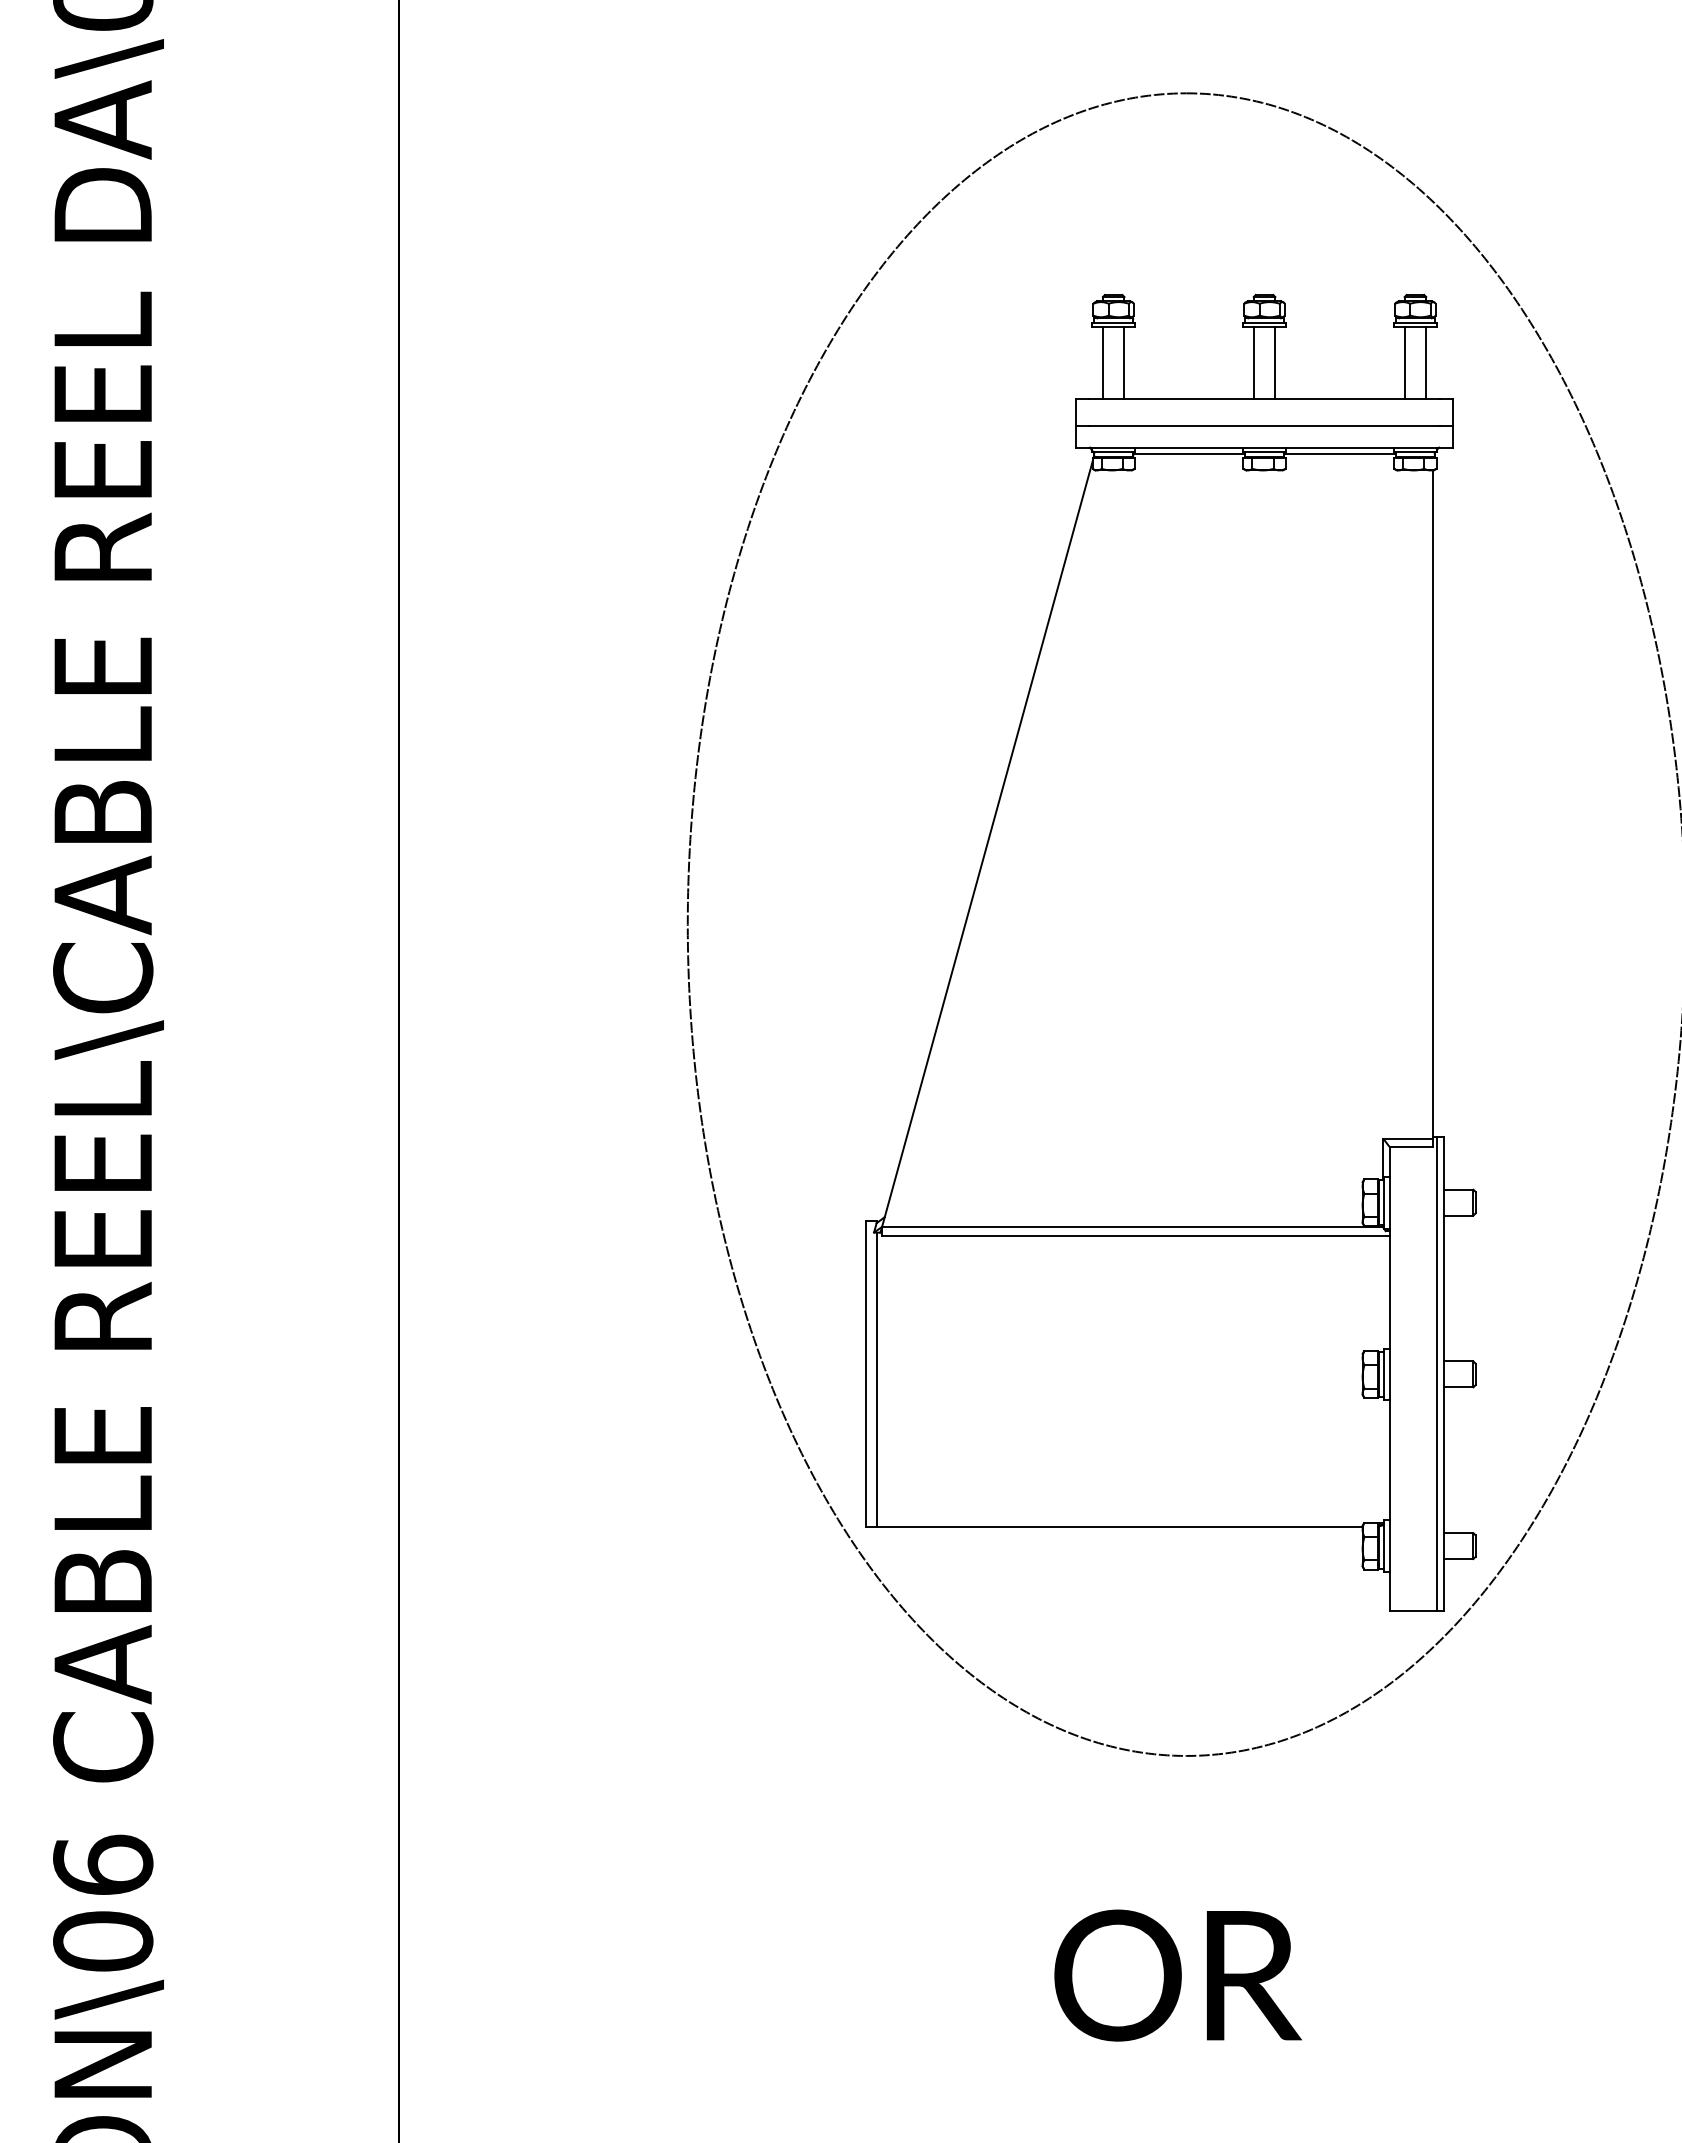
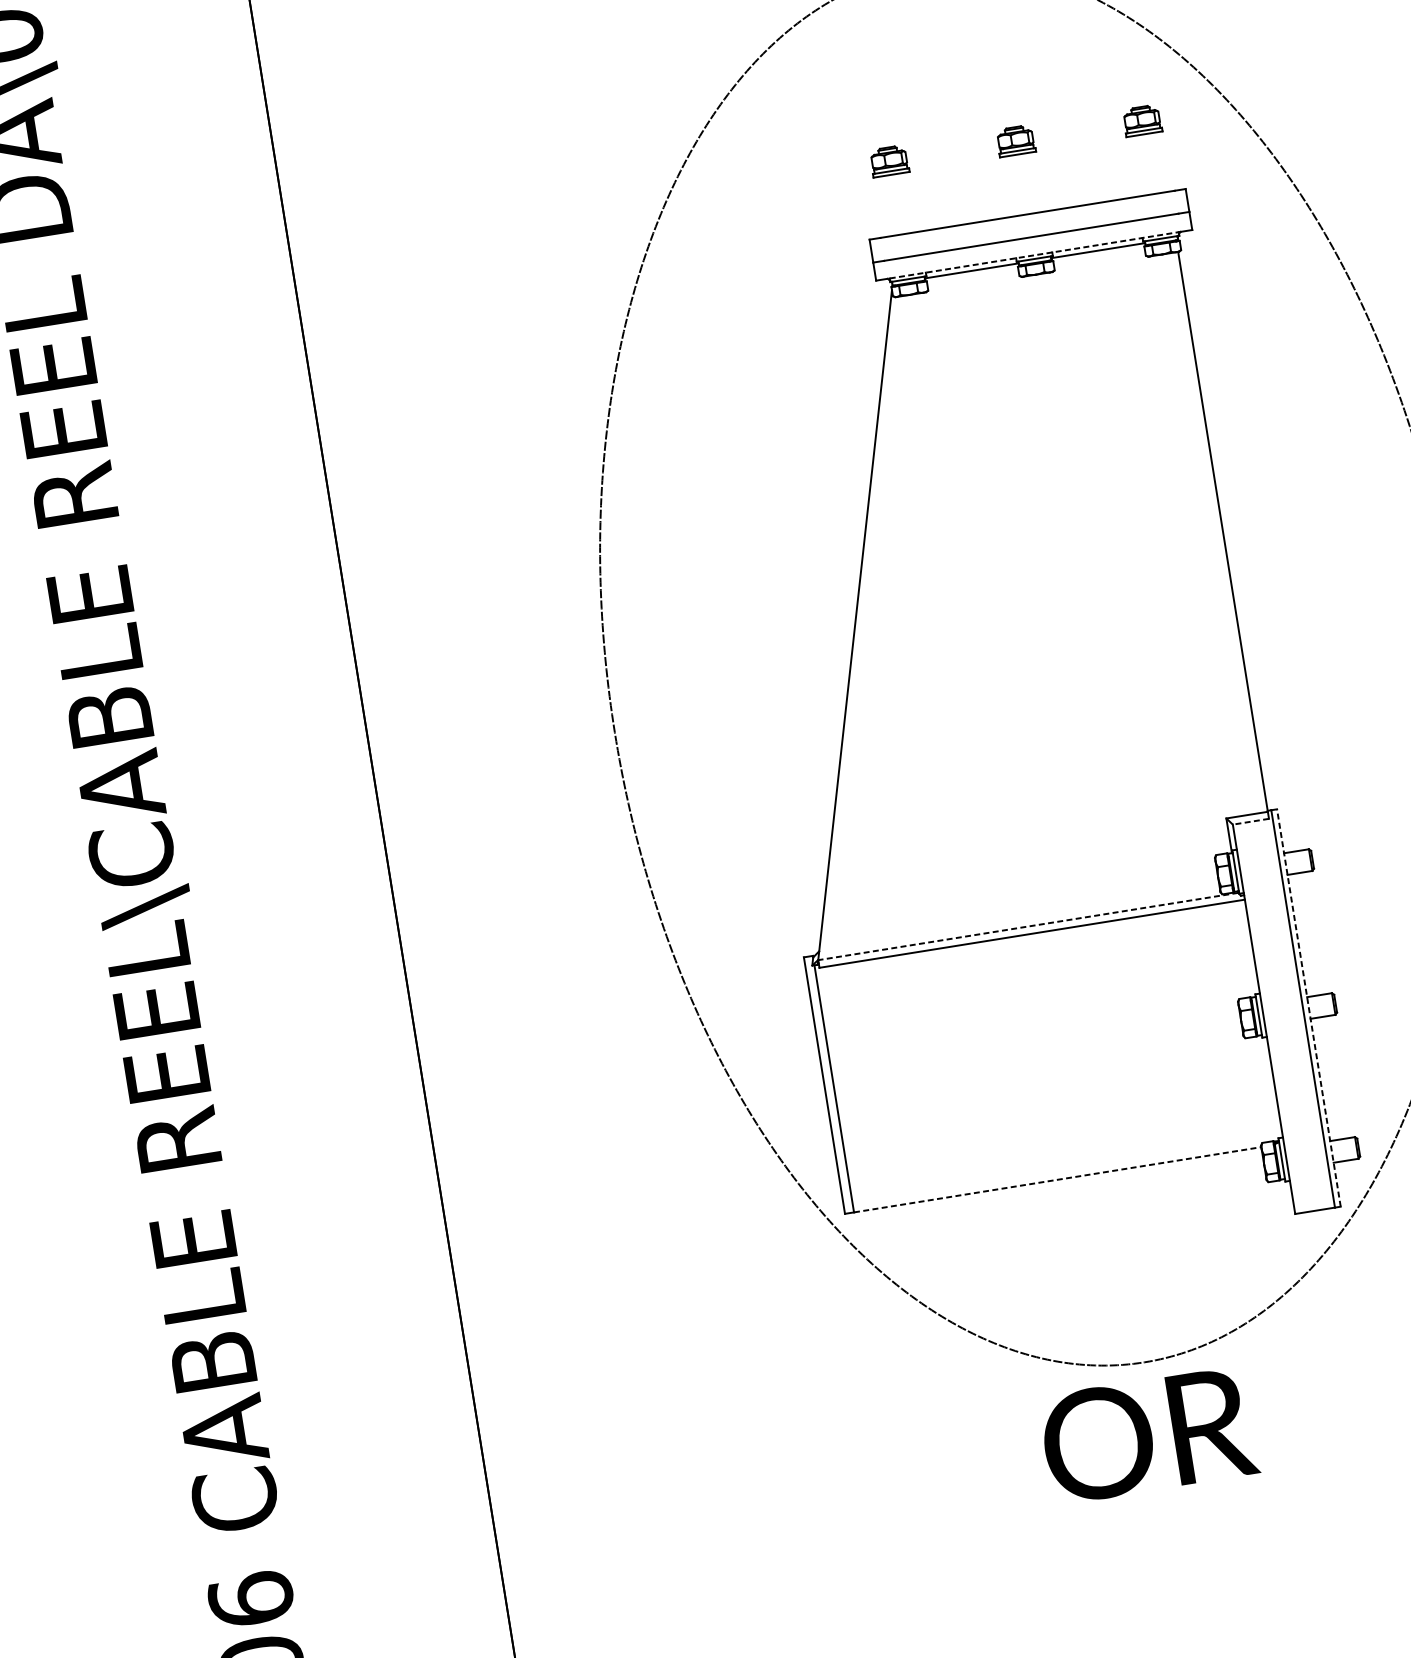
line: (1102, 362) -> (886, 205), removed
line: (1124, 362) -> (905, 202), removed
line: (1253, 362) -> (1013, 185), removed
line: (1275, 362) -> (1031, 182), removed
line: (1404, 362) -> (1140, 165), removed
line: (1426, 362) -> (1158, 162), removed
line: (1264, 447) -> (1034, 255), solid -> dashed
line: (1411, 1146) -> (1251, 821), solid -> dashed
line: (1132, 1227) -> (1028, 926), solid -> dashed
line: (1443, 1373) -> (1308, 1007), solid -> dashed
line: (1120, 1527) -> (1058, 1179), solid -> dashed
text: (1177, 1975) -> (1148, 1435), moved

